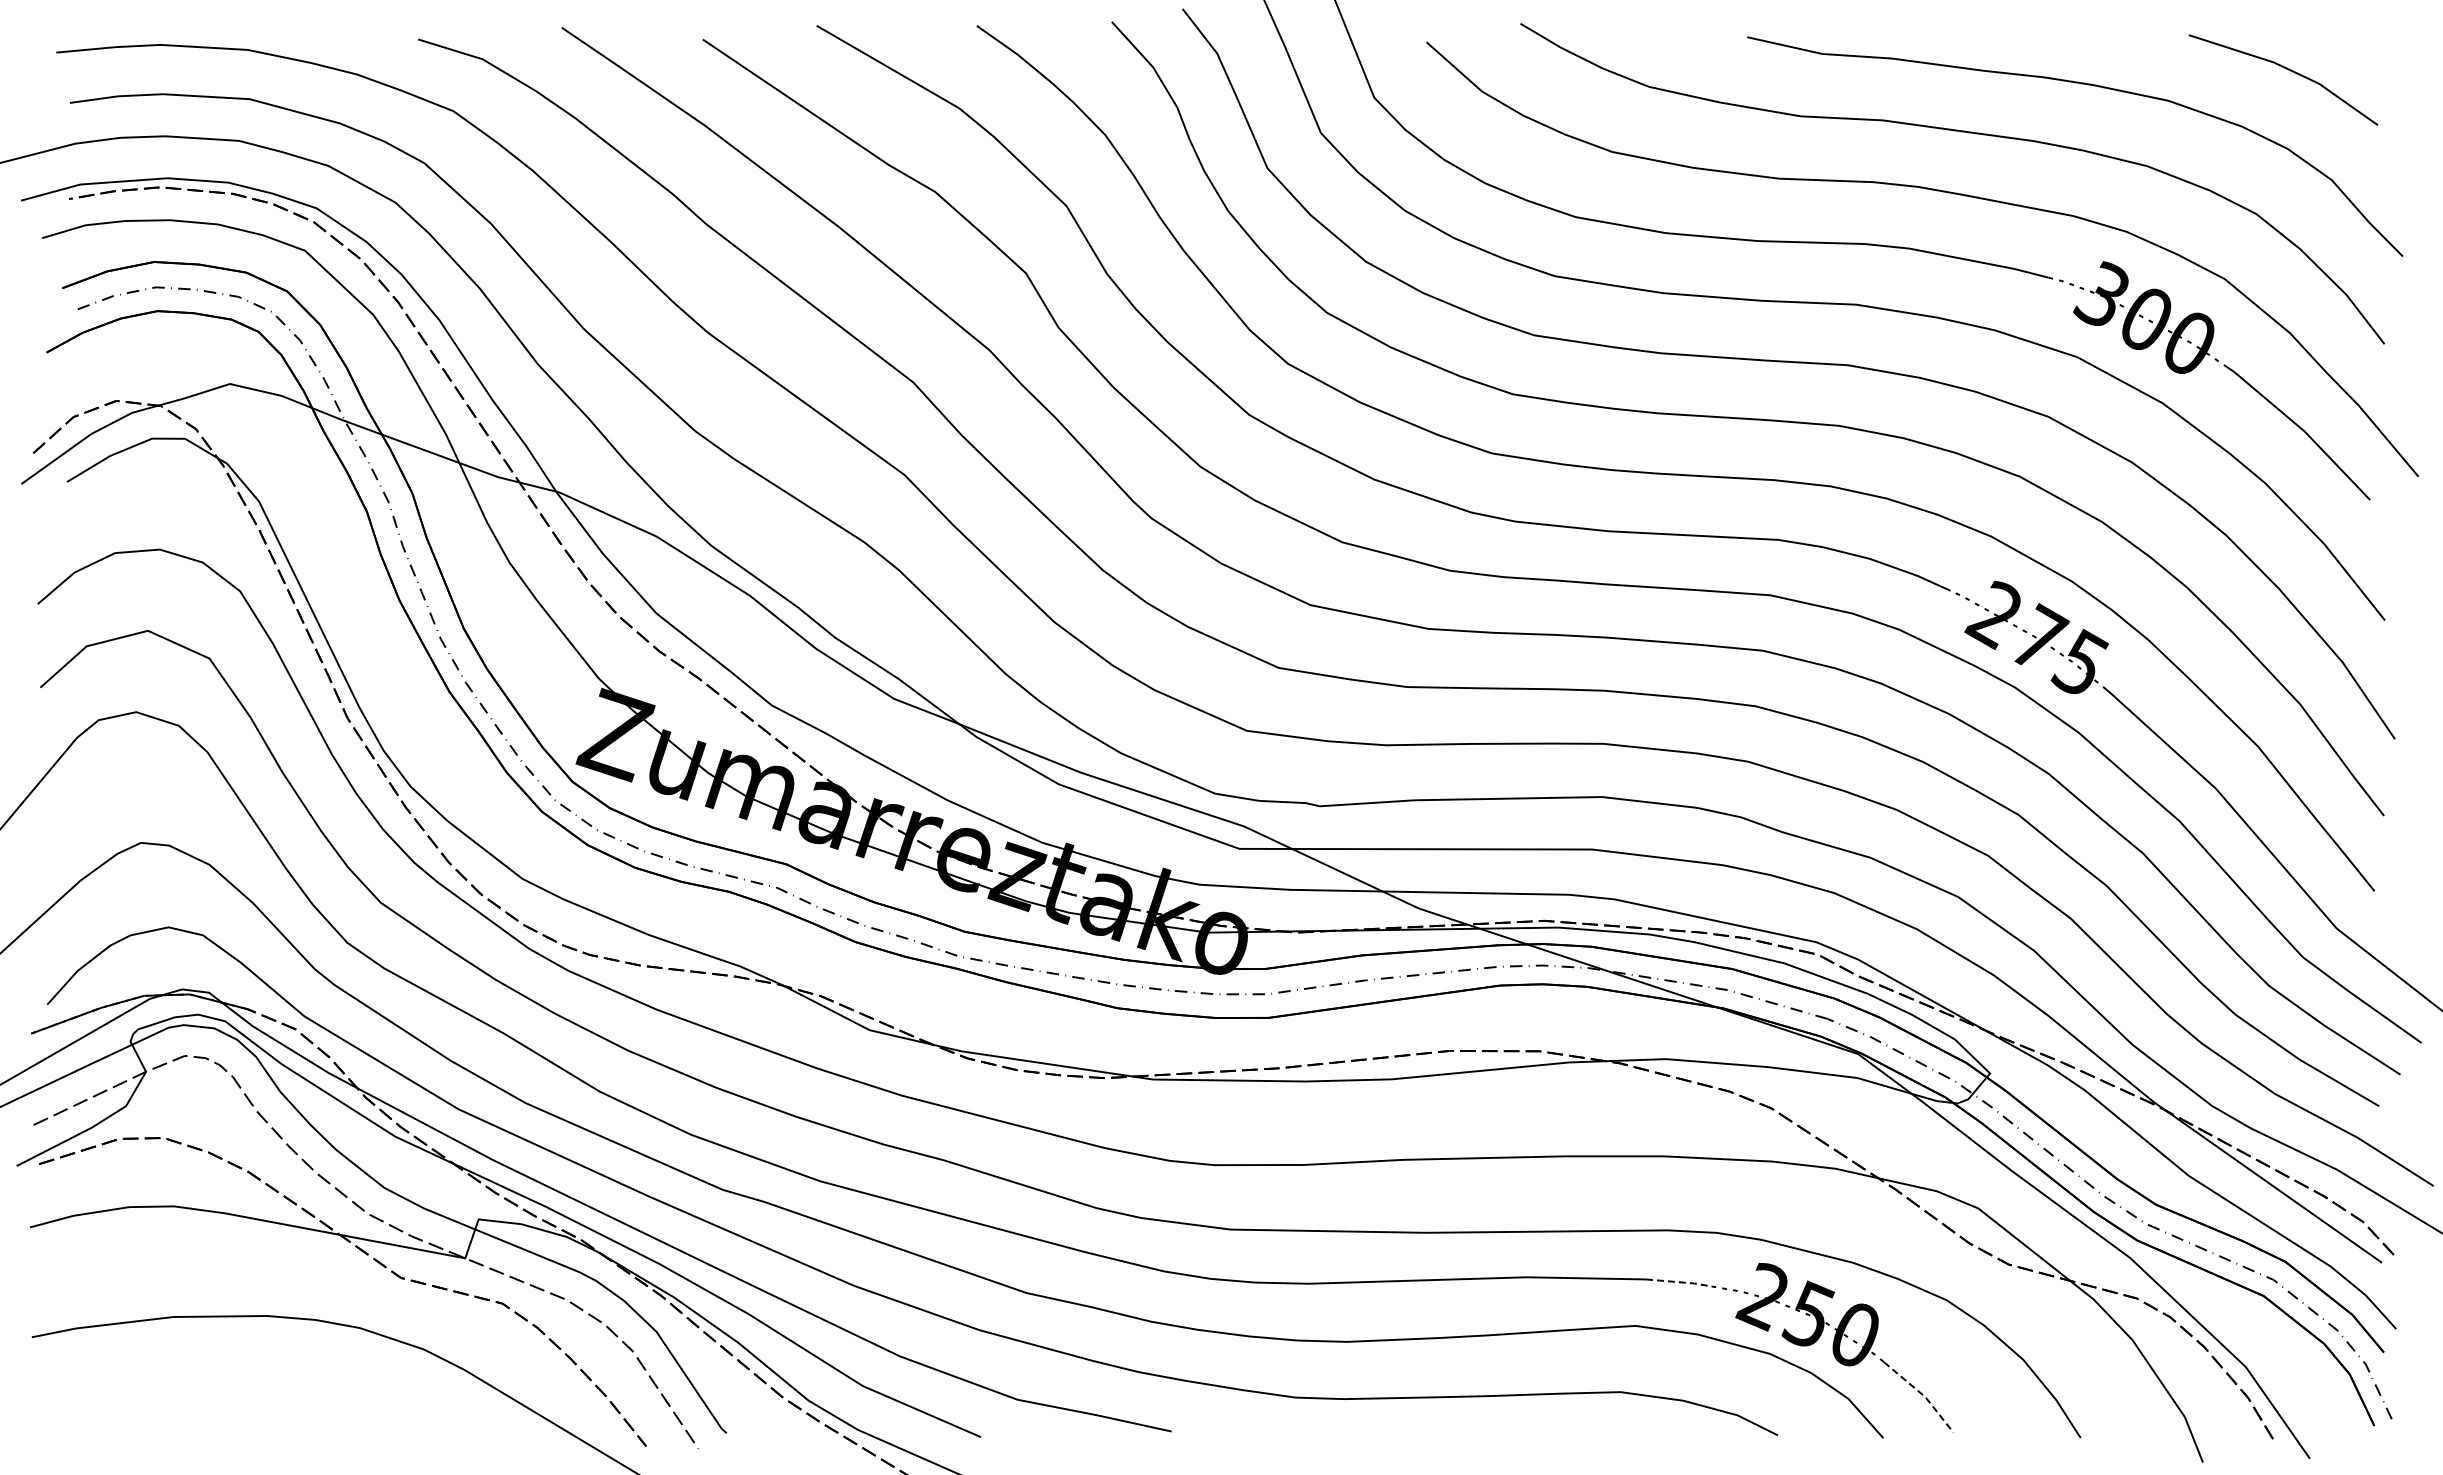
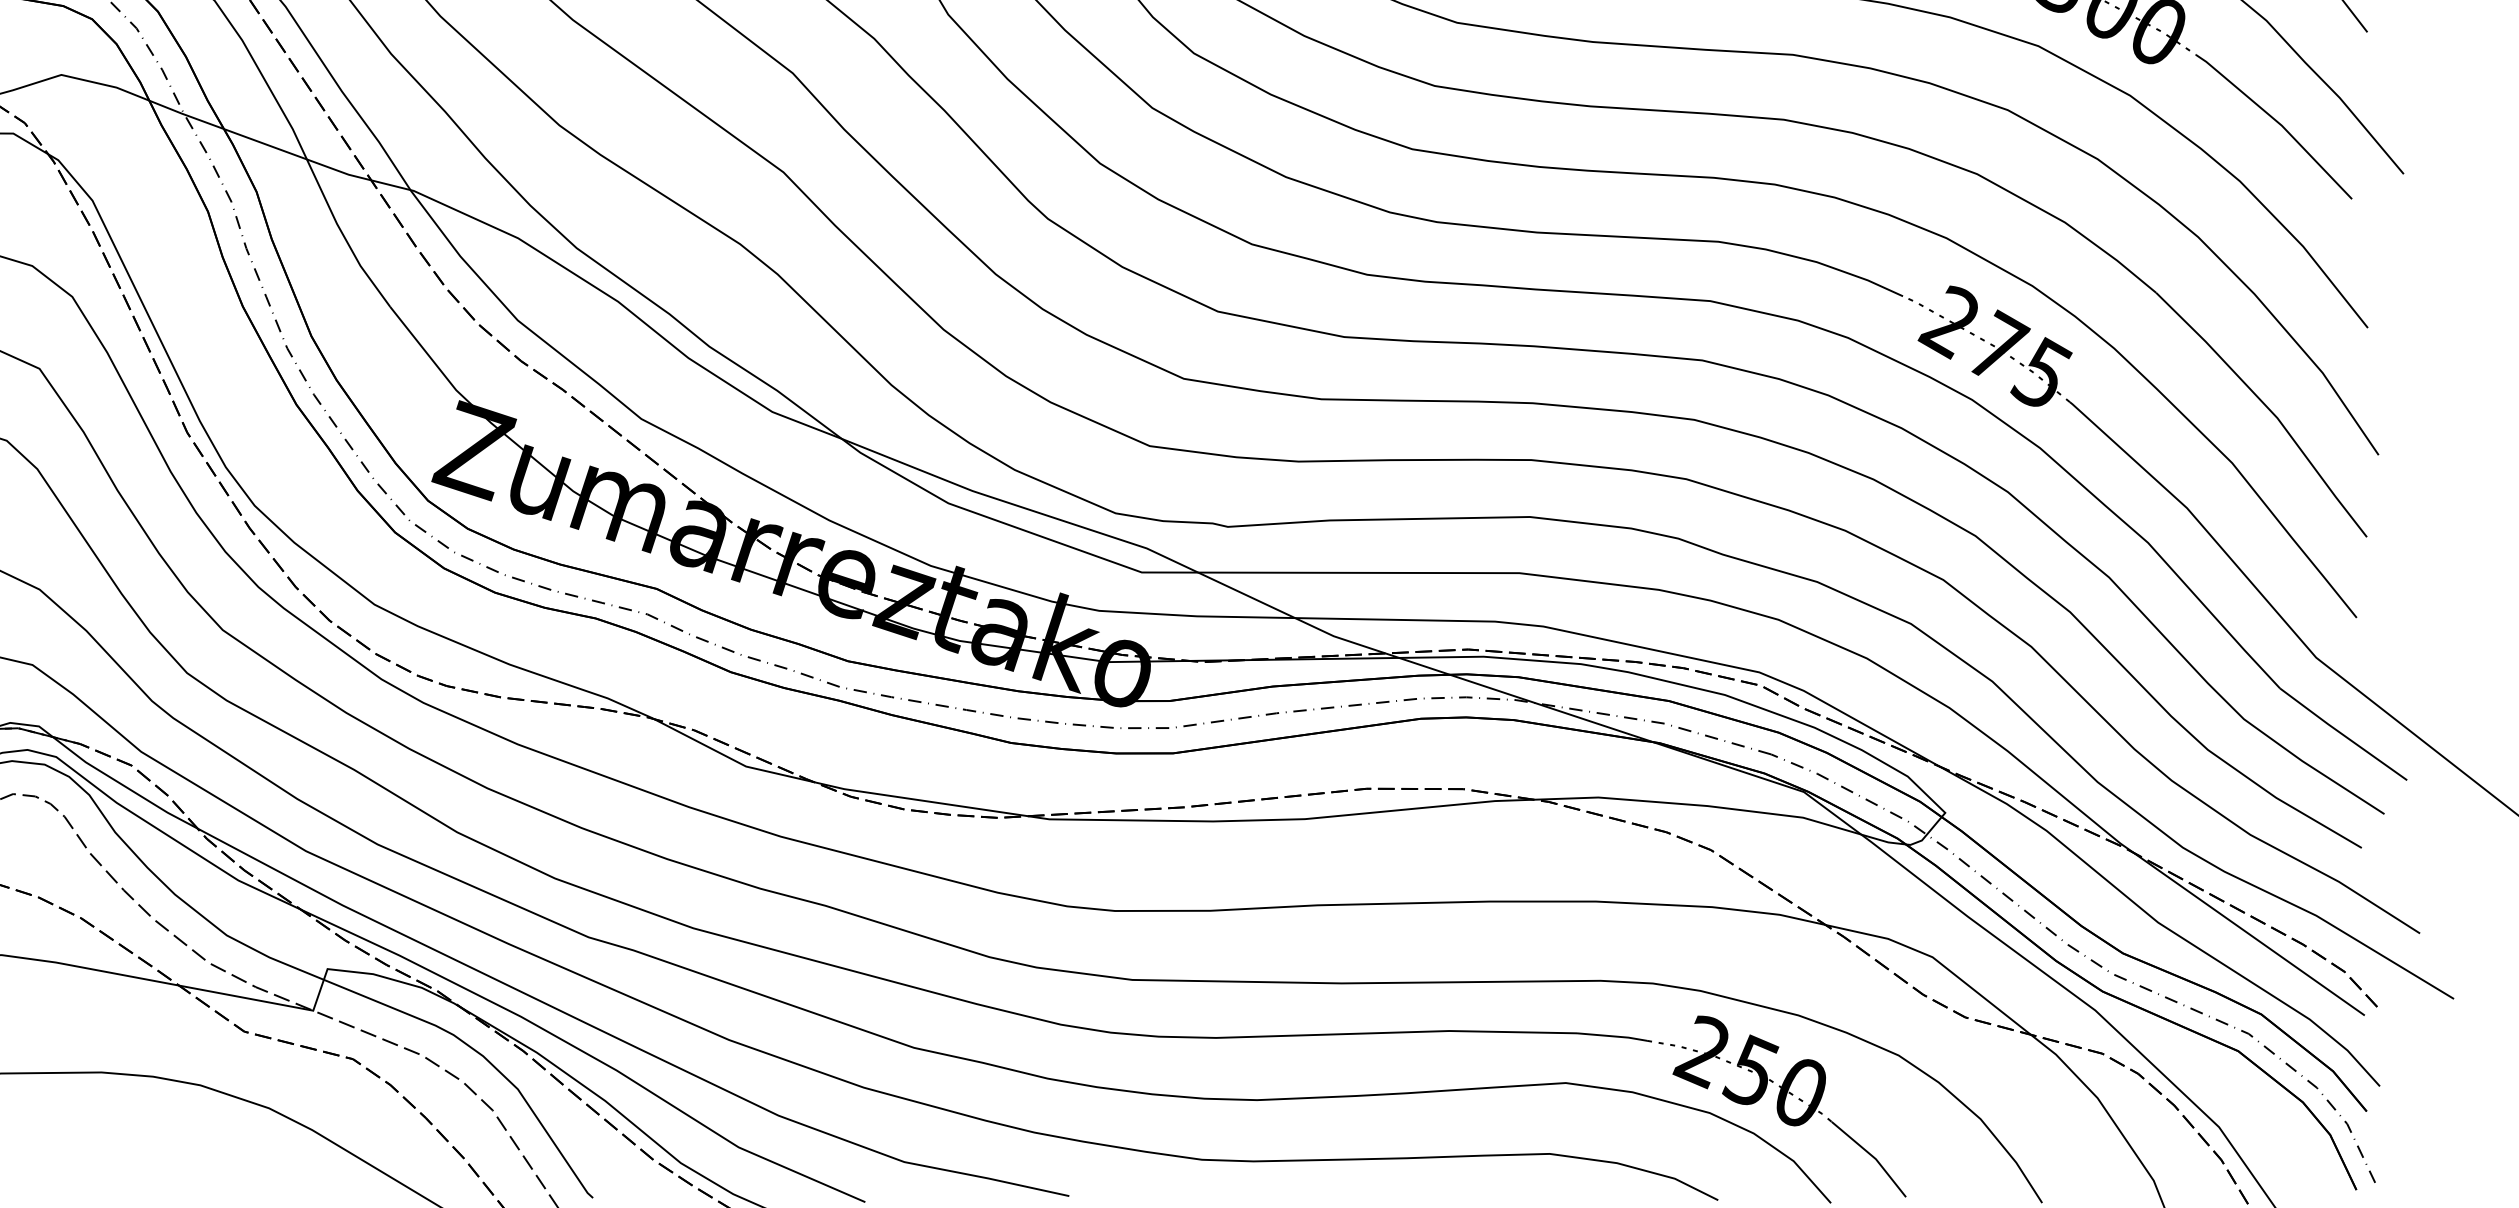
line: (1679, 1282) -> (1612, 1036), dashed -> solid
line: (1922, 1394) -> (1872, 1156), dashed -> solid

